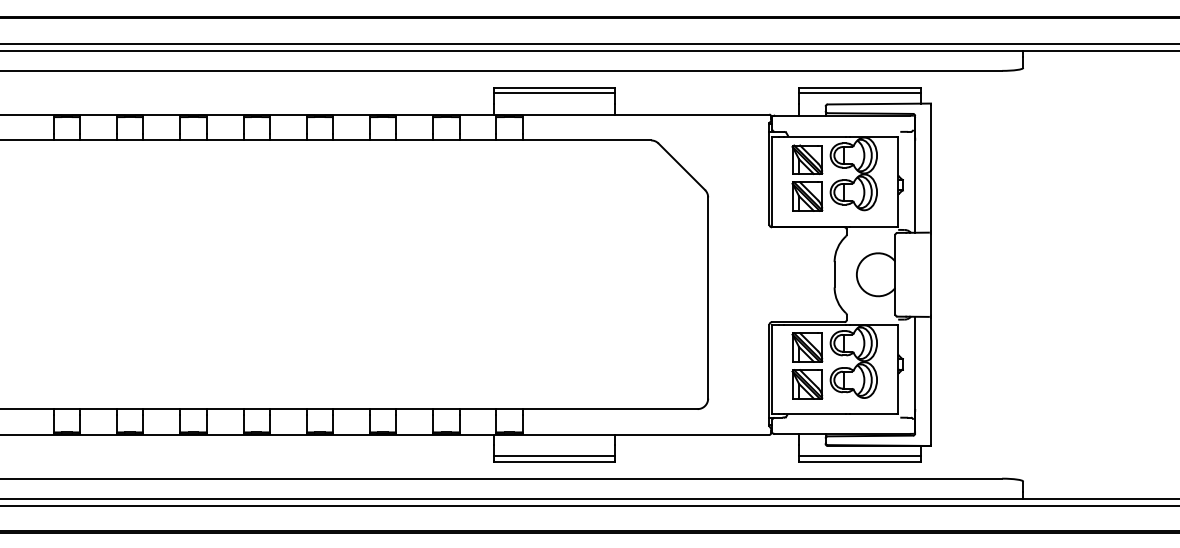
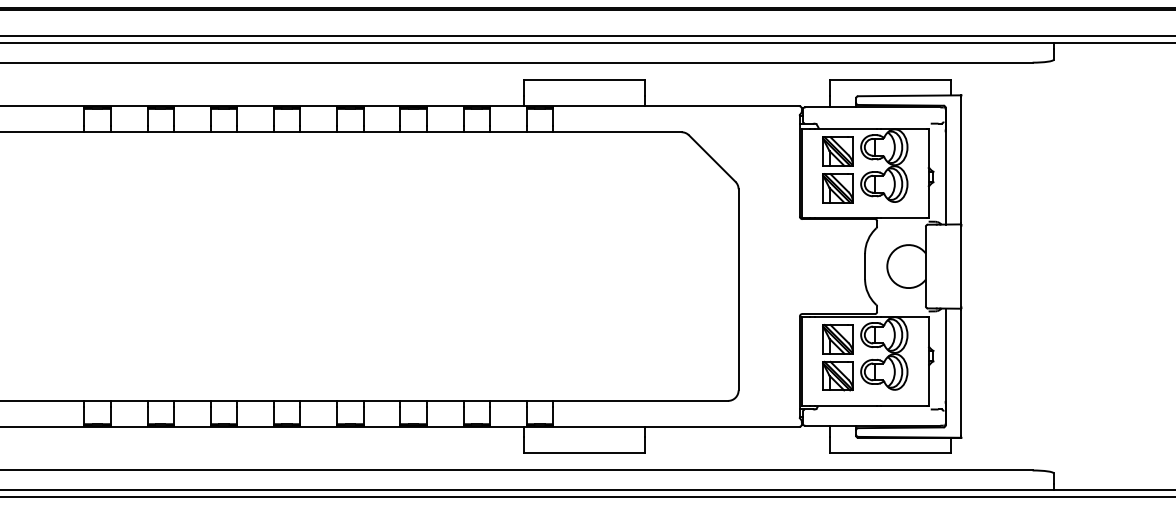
line: (553, 93) -> (583, 85), removed
line: (859, 93) -> (889, 85), removed
line: (553, 456) -> (583, 448), removed
line: (859, 456) -> (889, 448), removed

